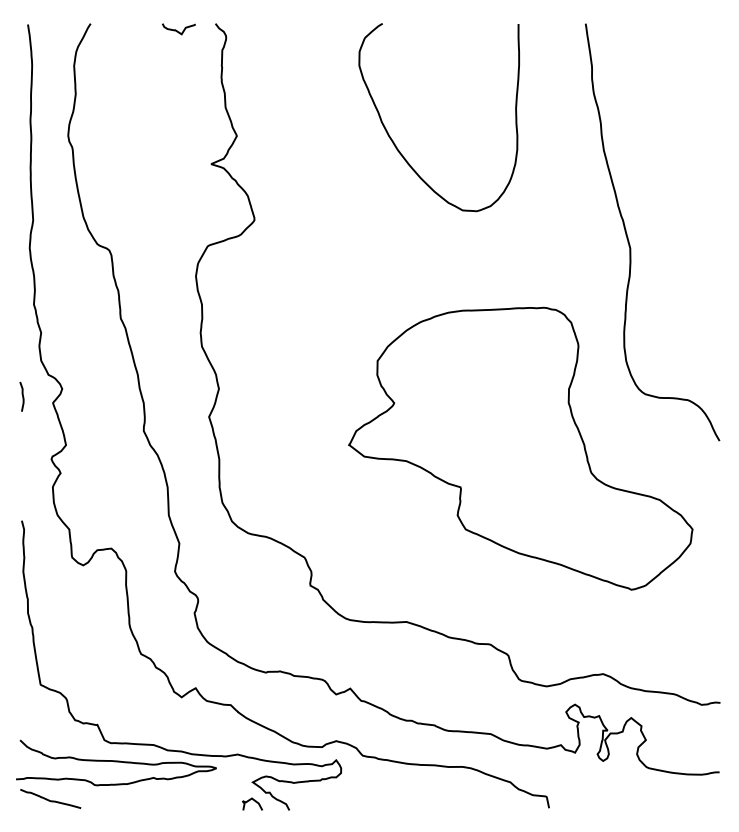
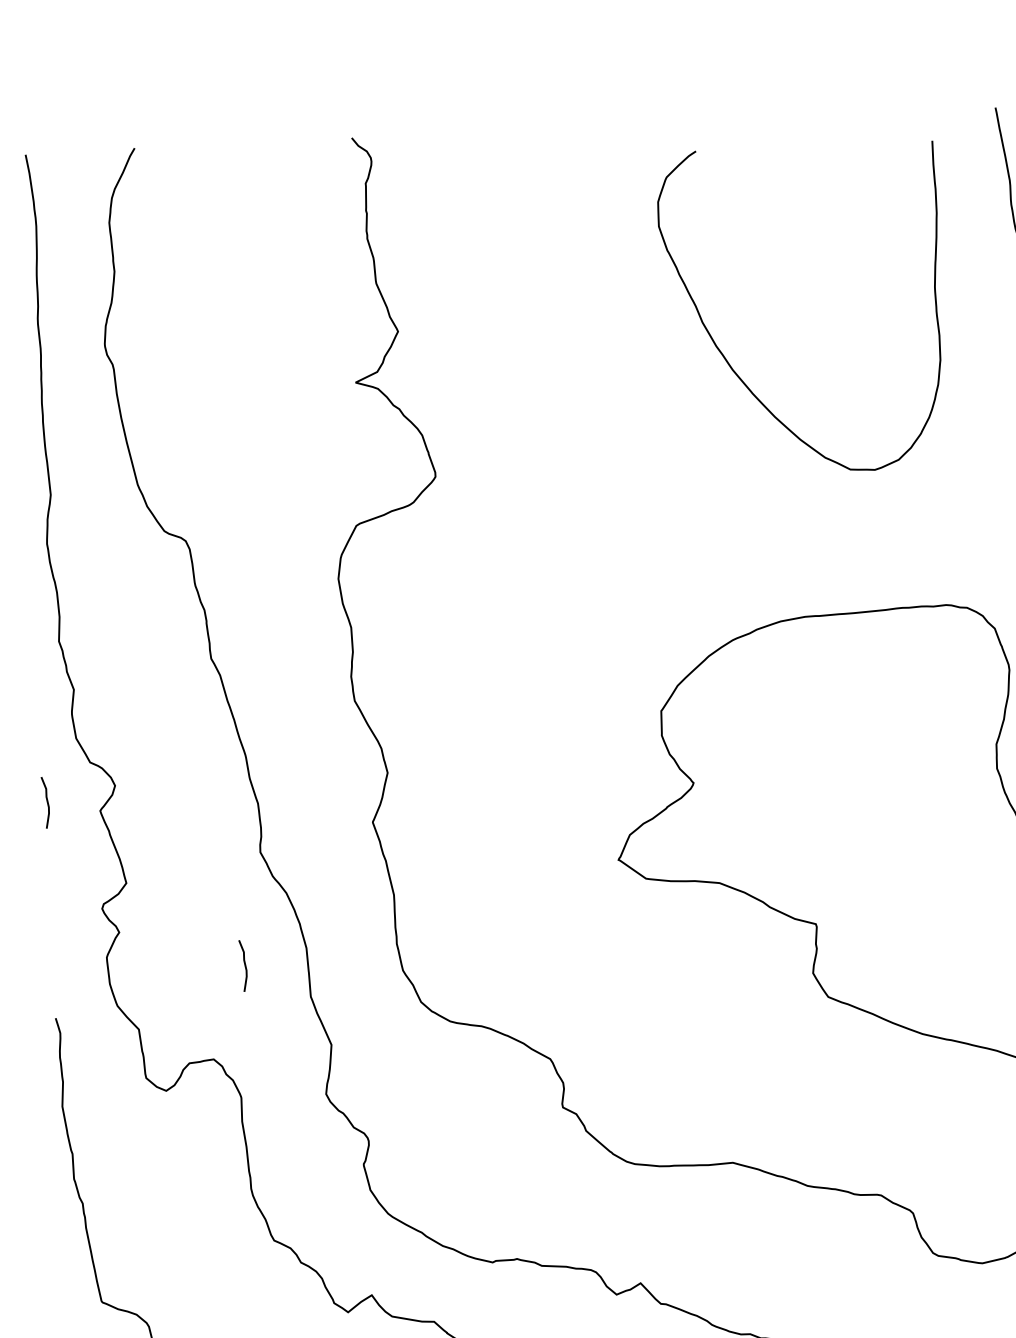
curve: (177, 30) -> (286, 152), removed
curve: (396, 145) -> (730, 362), moved
curve: (131, 495) -> (244, 965), added

